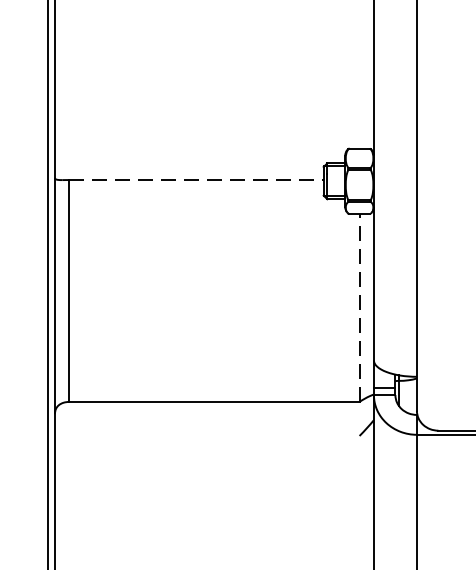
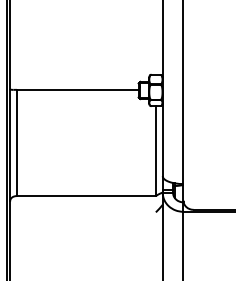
line: (195, 179) -> (77, 89), dashed -> solid
line: (358, 306) -> (155, 150), dashed -> solid

